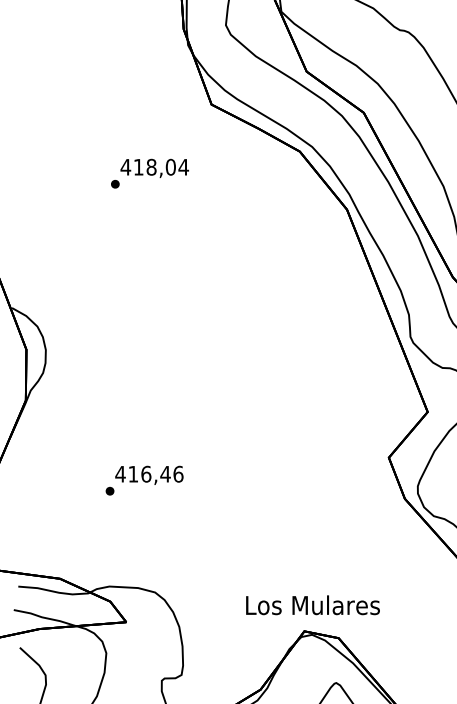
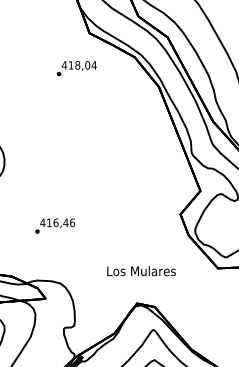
text: (149, 173) -> (76, 68), moved
text: (312, 605) -> (141, 271), moved

